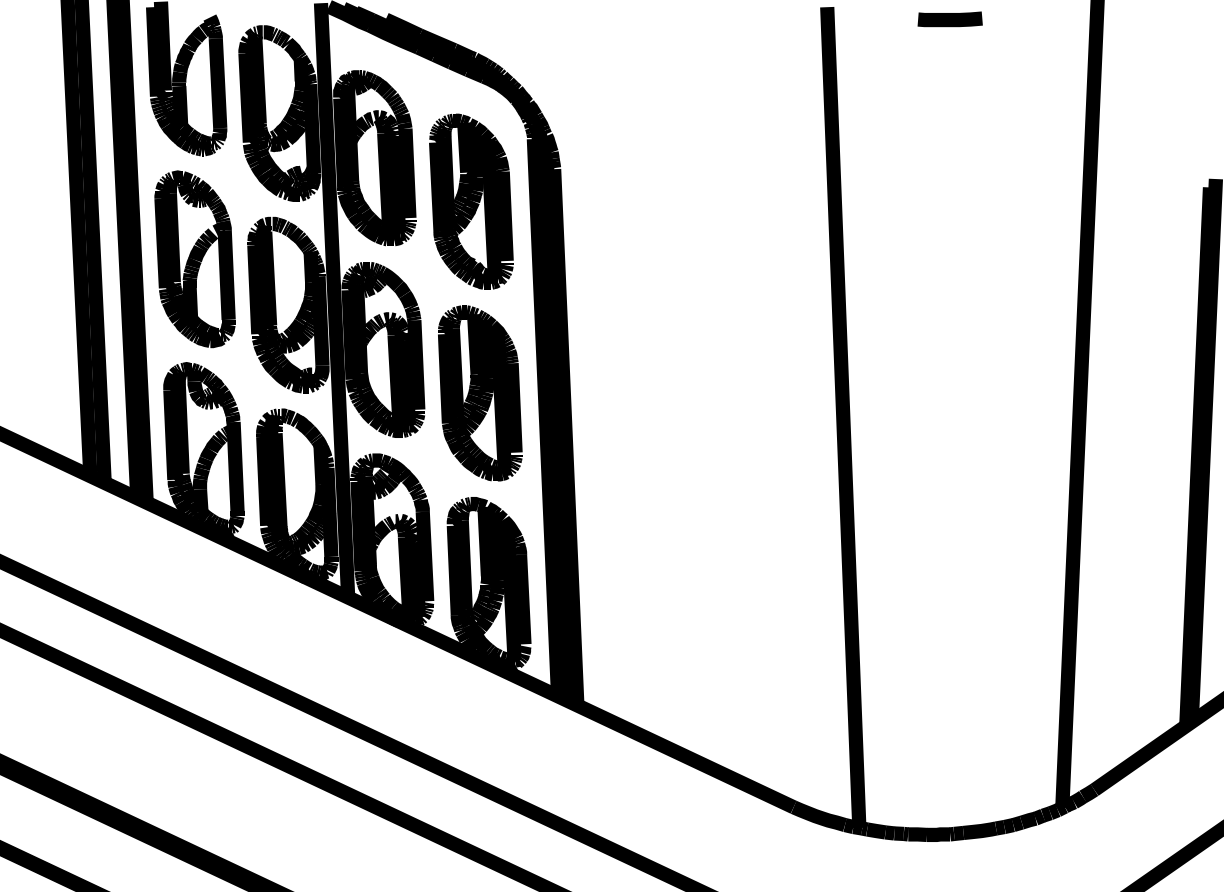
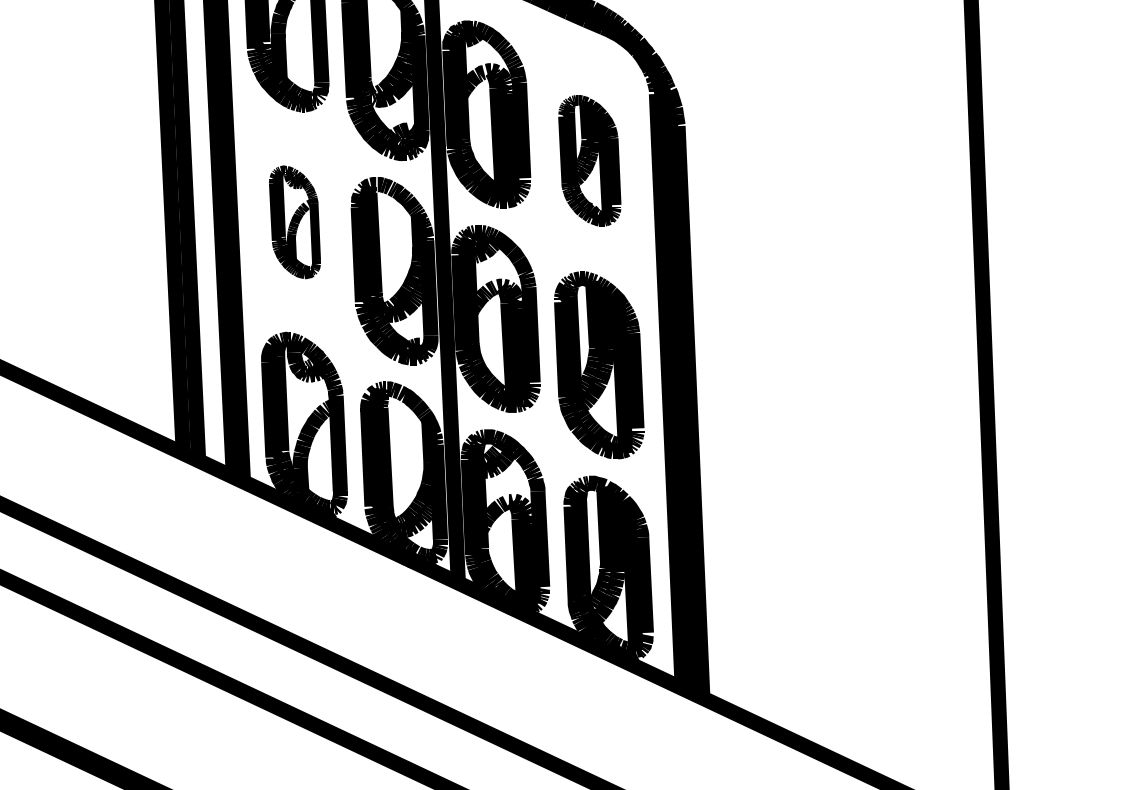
part: (471, 201) -> (589, 160), size x0.7
part: (194, 259) -> (294, 222), size x0.6

